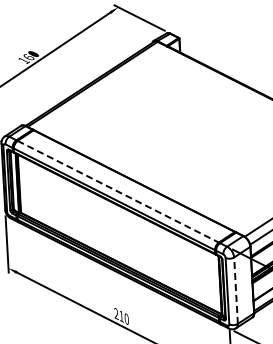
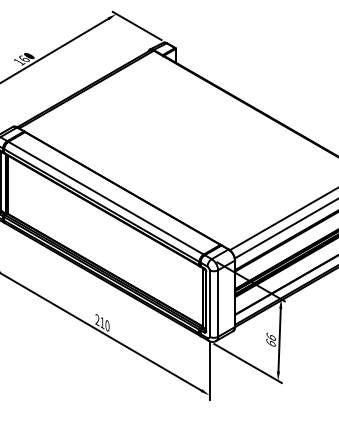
line: (118, 192) -> (106, 198), dashed -> solid
line: (236, 290) -> (218, 303), dashed -> solid

